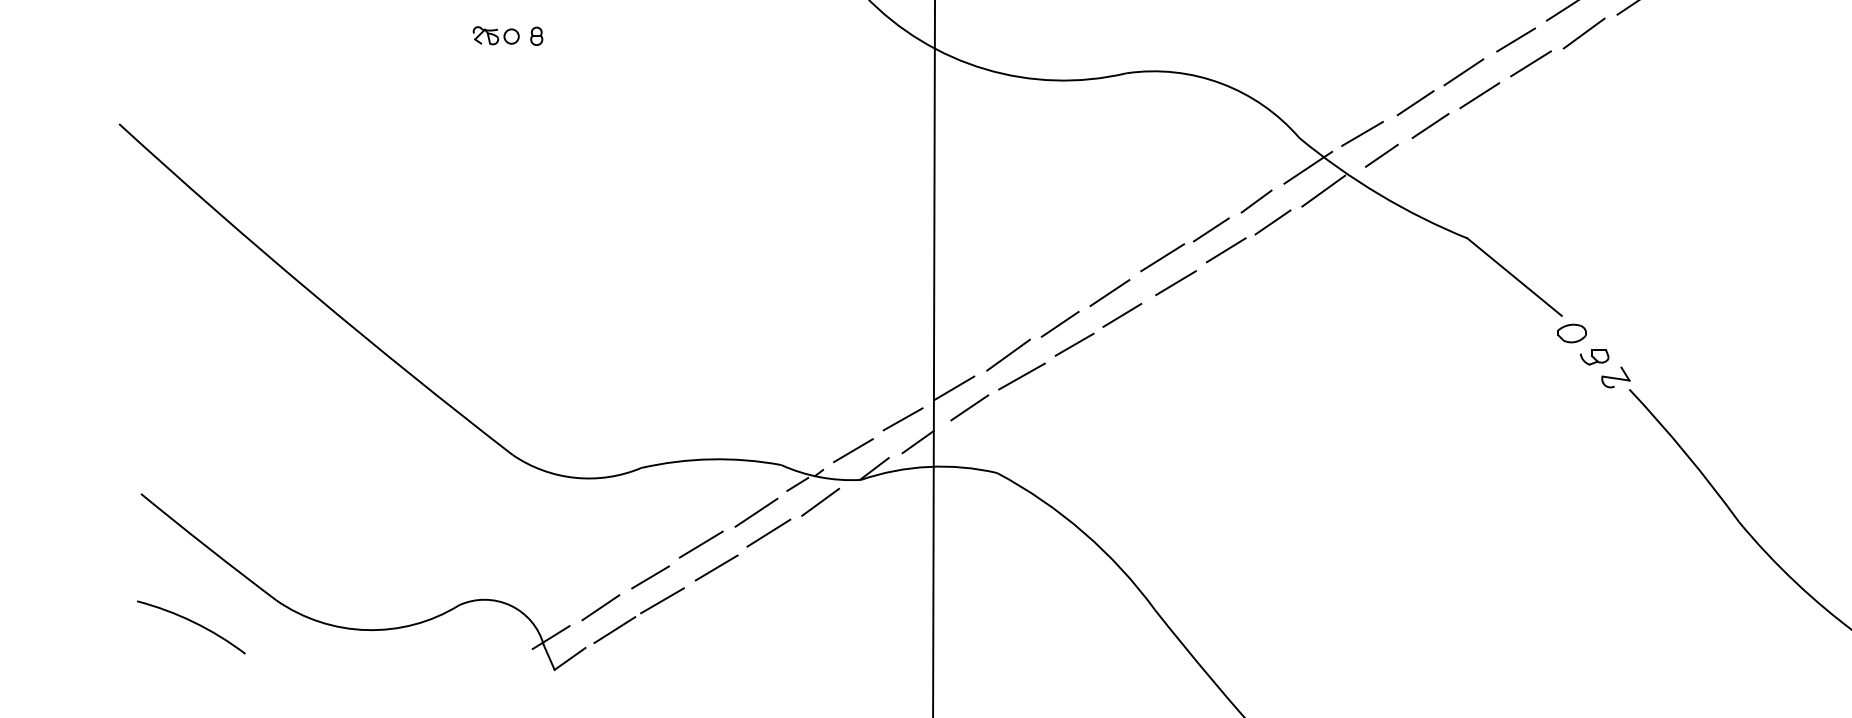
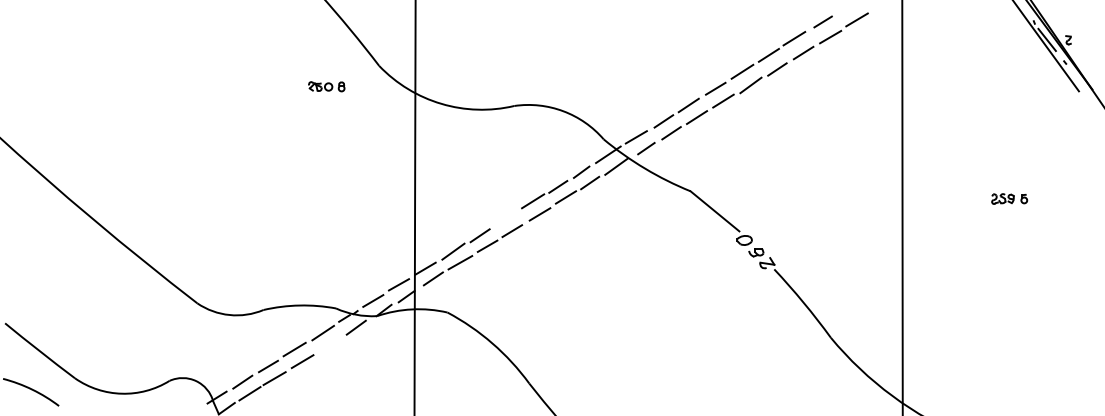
part: (507, 35) -> (326, 86), moved
line: (1109, 292) -> (505, 219), removed
line: (768, 532) -> (329, 343), removed

